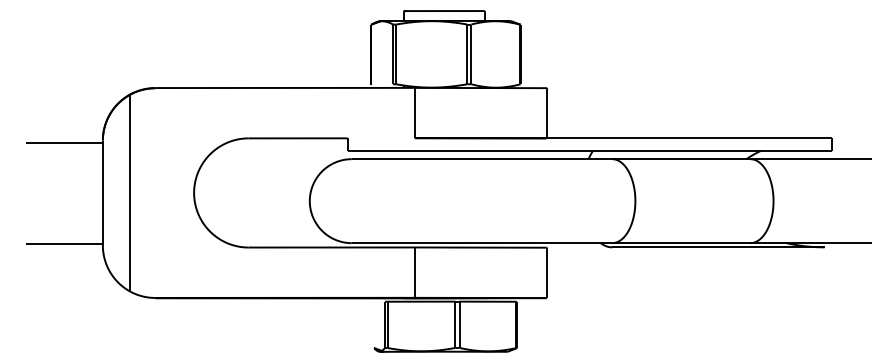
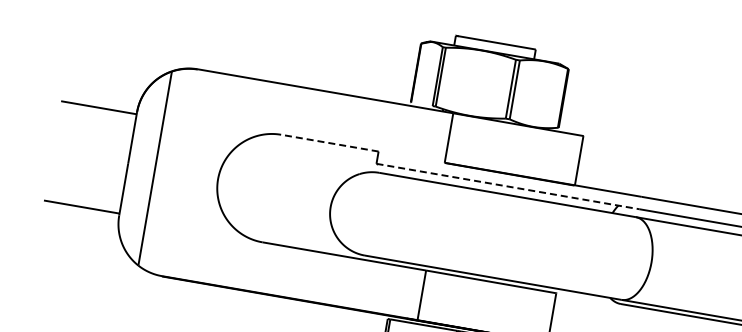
line: (297, 138) -> (329, 143), solid -> dashed
line: (481, 150) -> (508, 186), solid -> dashed

